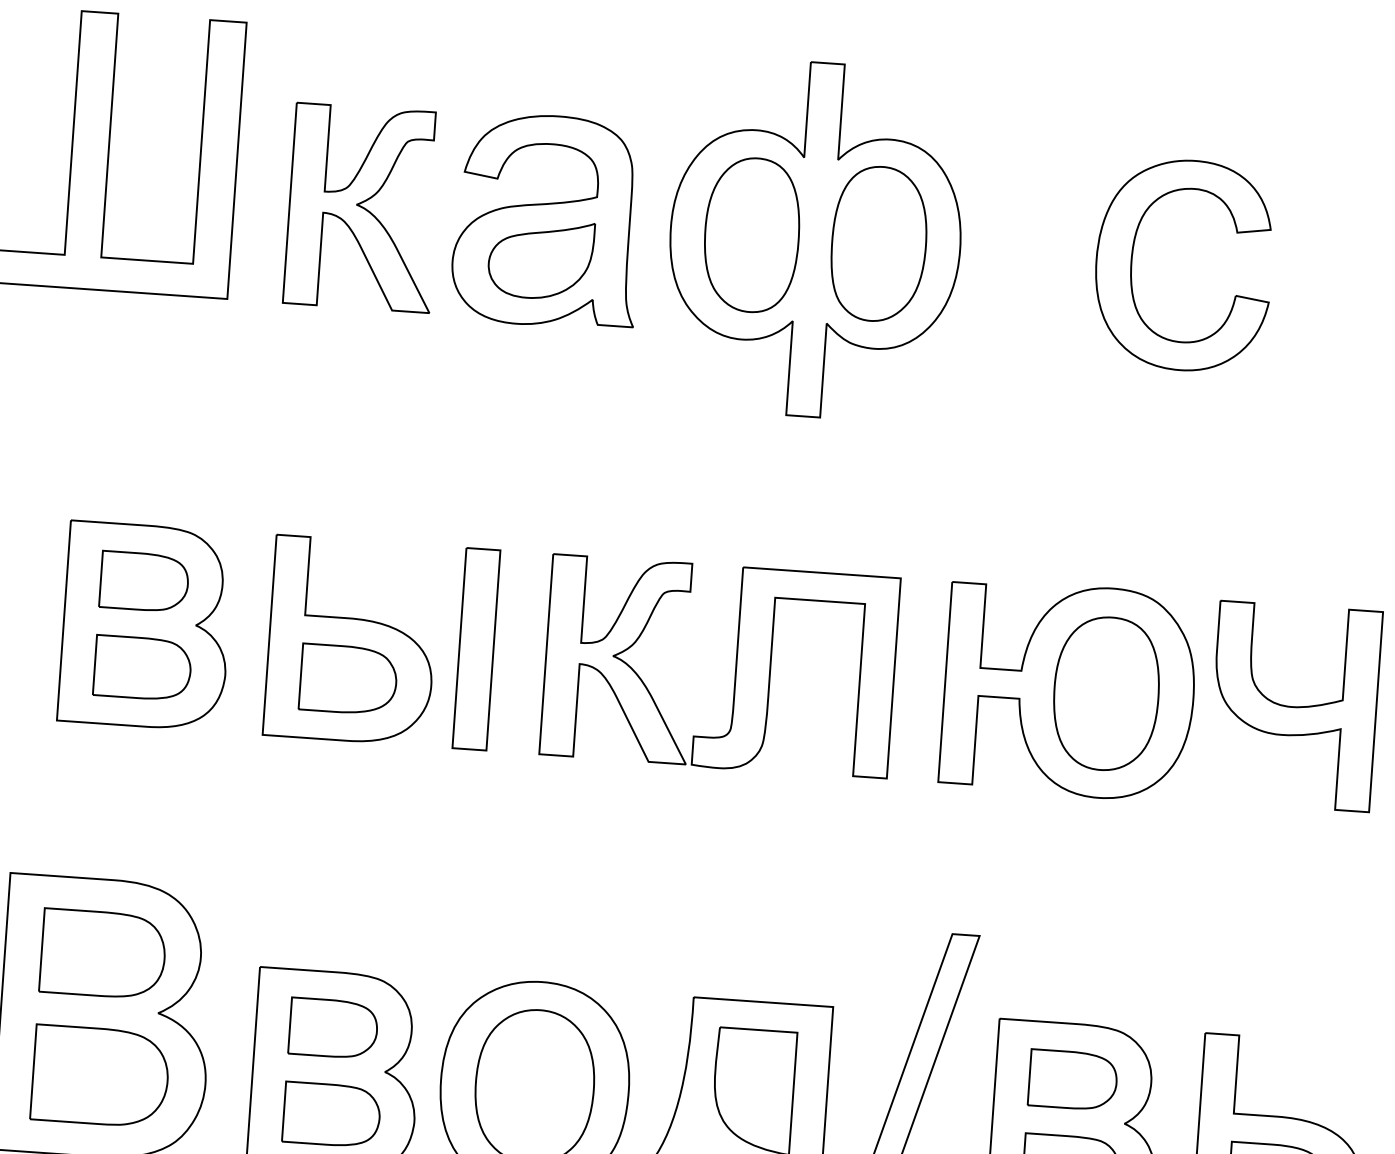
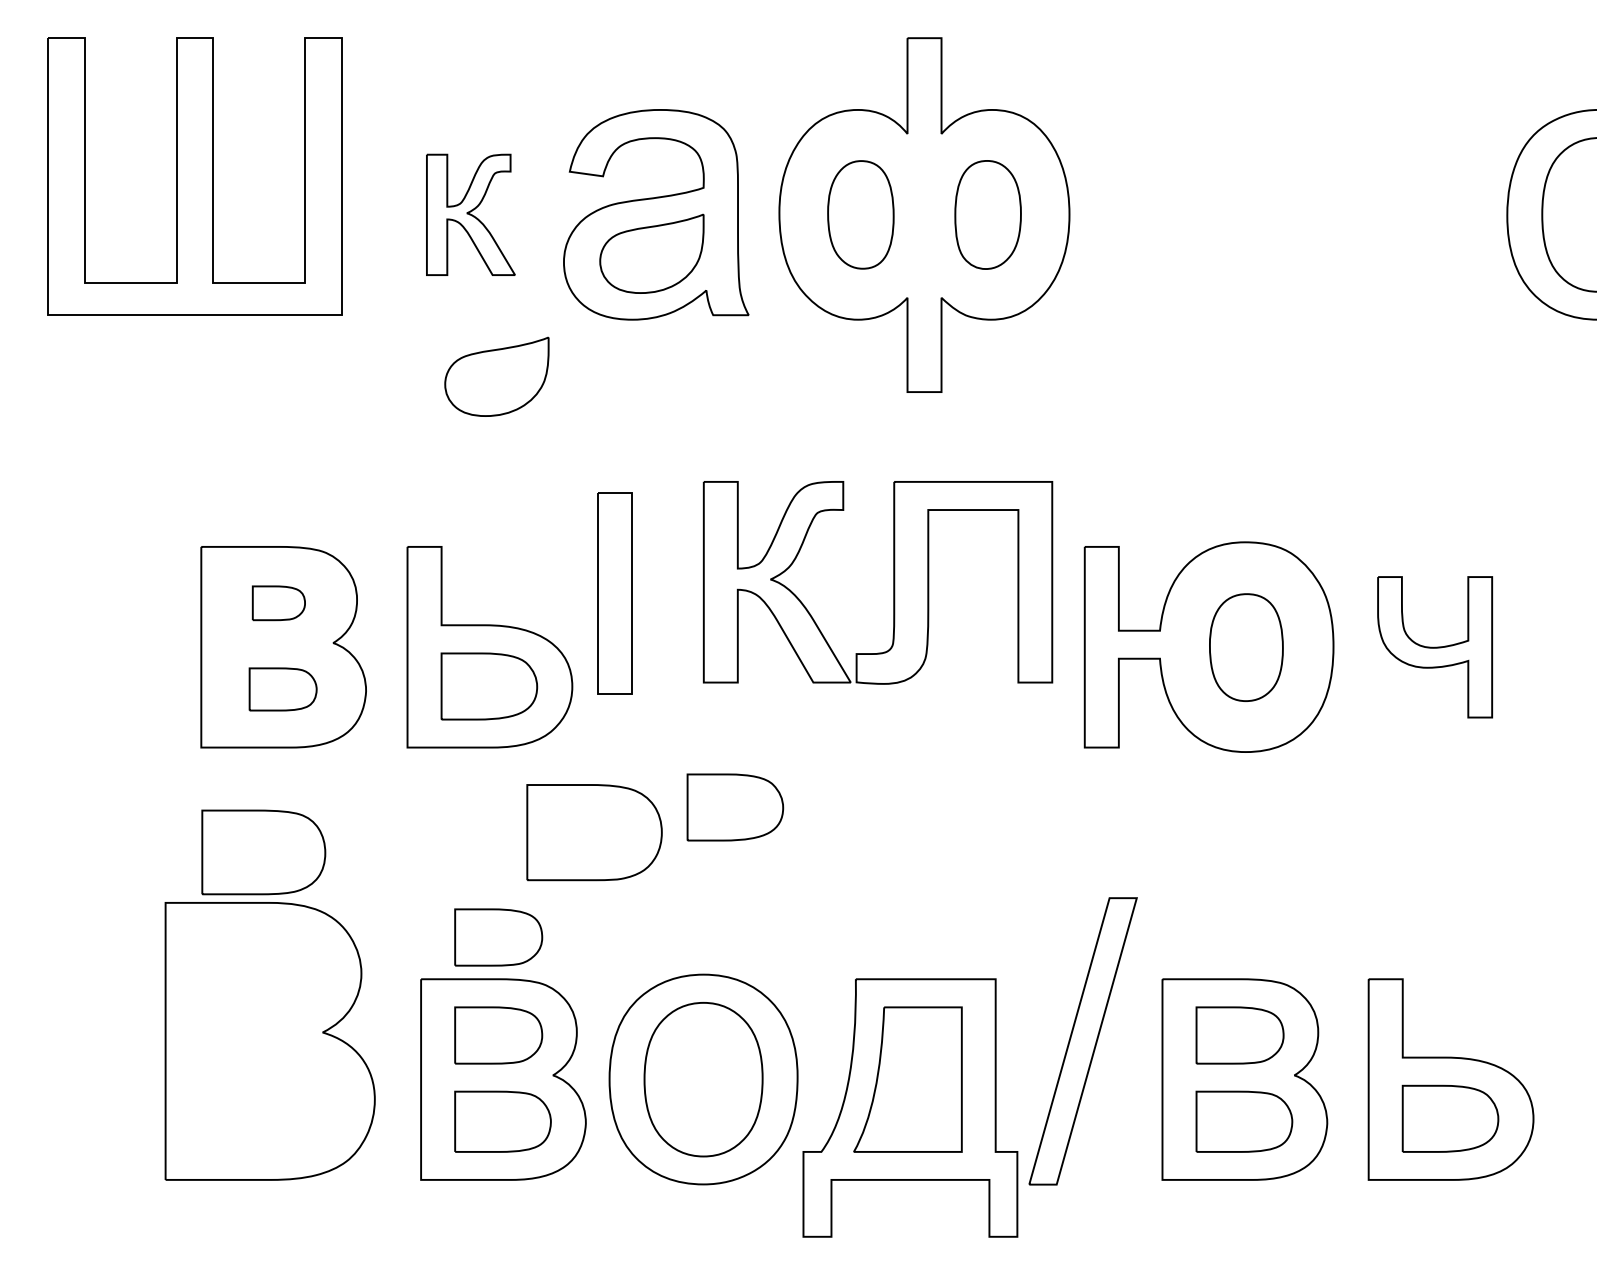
part: (362, 207) -> (470, 214), size x0.6
part: (751, 234) -> (860, 214), size x0.7
part: (878, 243) -> (987, 214), size x0.7
part: (1132, 261) -> (1242, 214), removed
part: (377, 370) -> (496, 376), added
part: (143, 582) -> (278, 603), size x0.6
part: (476, 649) -> (614, 593), moved
part: (735, 667) -> (893, 582), moved
part: (141, 668) -> (282, 689), size x0.7
part: (1106, 693) -> (1246, 647), size x0.7
part: (1294, 706) -> (1434, 647), size x0.7
part: (585, 817) -> (735, 807), added
part: (340, 930) -> (498, 937), added
part: (102, 954) -> (263, 852), moved
part: (100, 1076) -> (594, 832), moved

